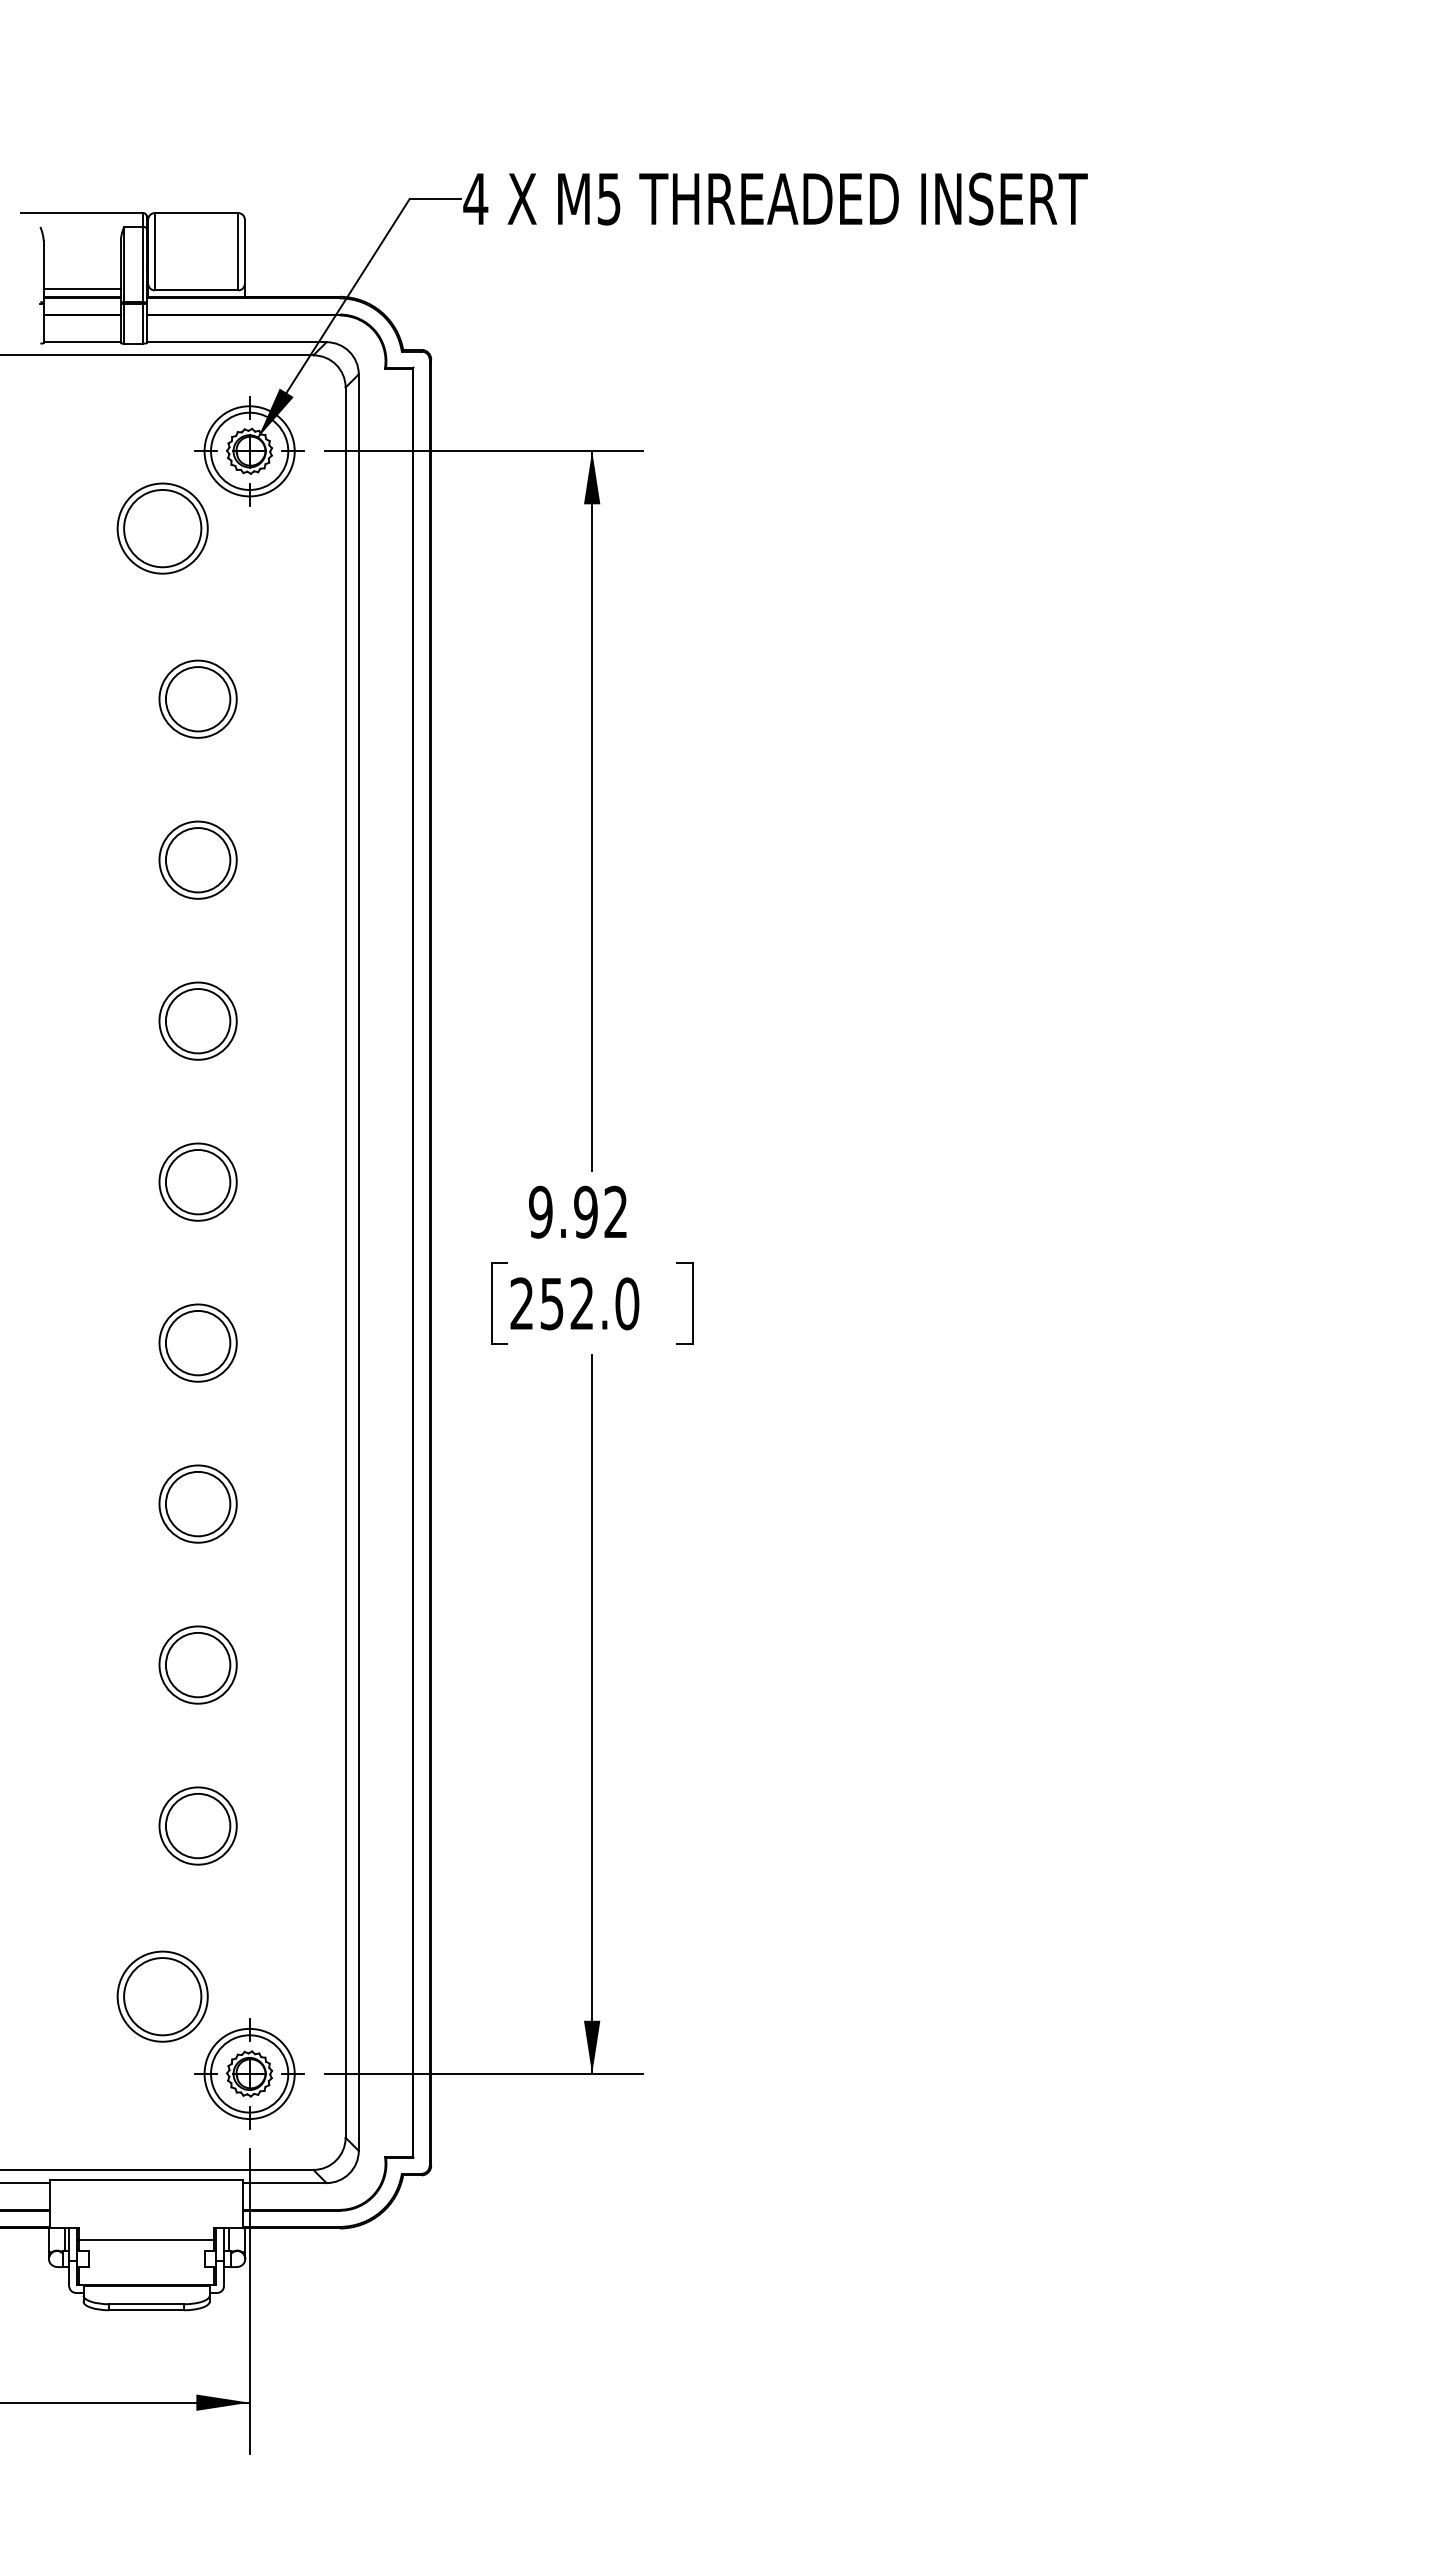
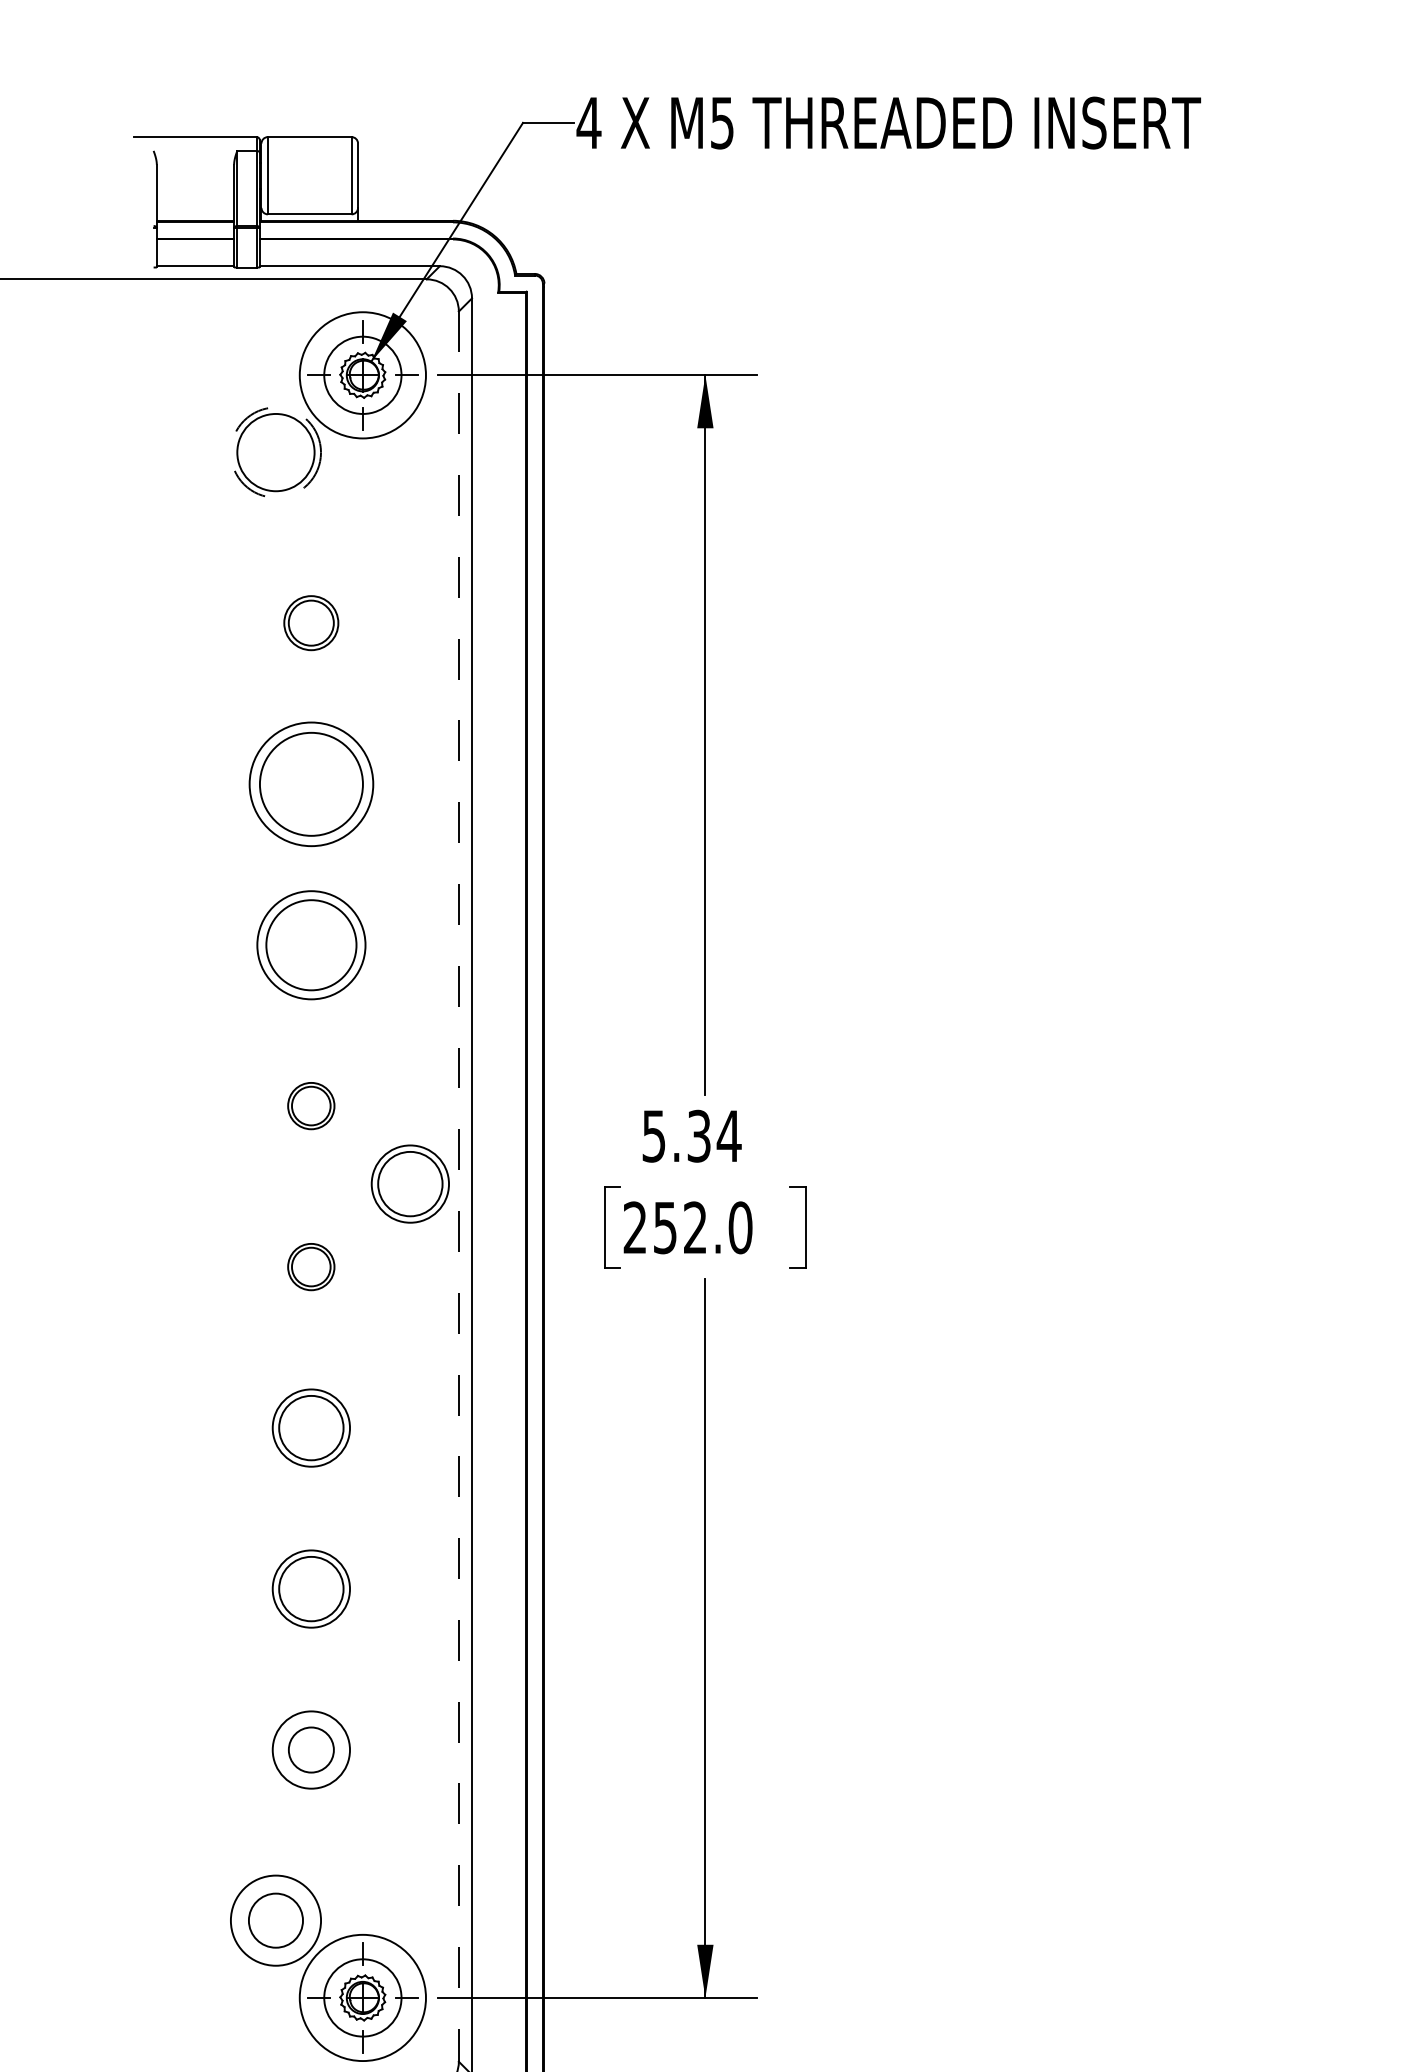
line: (81, 289) -> (194, 213), removed
circle: (249, 451) -> (362, 375), size x1.4
circle: (162, 528) -> (275, 452), solid -> dashed
part: (197, 698) -> (310, 622), size x0.7
part: (197, 859) -> (310, 783), size x1.6
part: (197, 1020) -> (310, 944), size x1.4
part: (197, 1181) -> (310, 1105), size x0.6
text: (578, 1211) -> (691, 1135), 9.92 -> 5.34
part: (296, 1259) -> (409, 1183), added
line: (345, 1263) -> (458, 1187), solid -> dashed
part: (197, 1342) -> (310, 1266), size x0.6
circle: (197, 1825) -> (310, 1749), size x0.7
circle: (162, 1996) -> (275, 1920), size x0.7
circle: (249, 2073) -> (362, 1997), size x1.4

